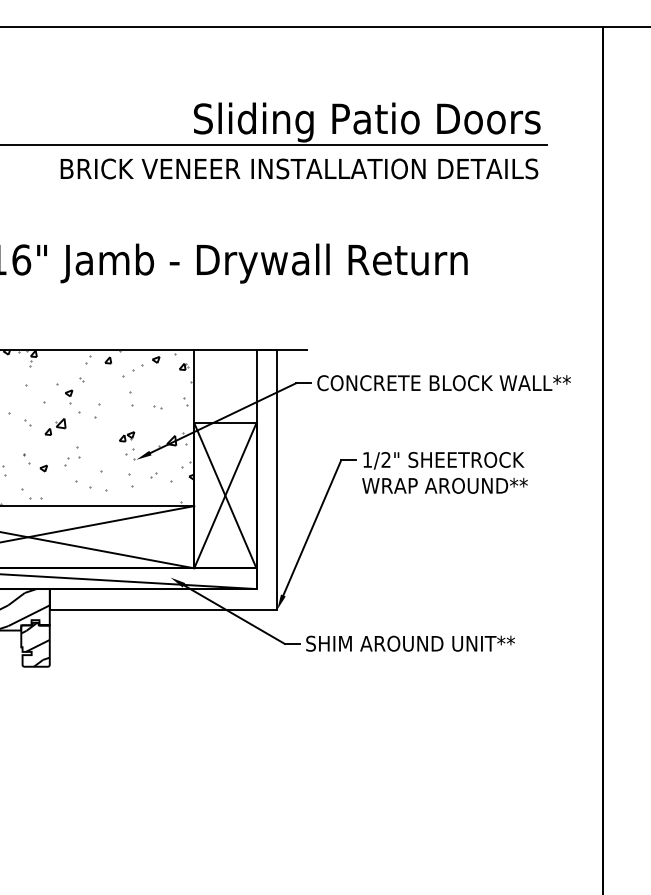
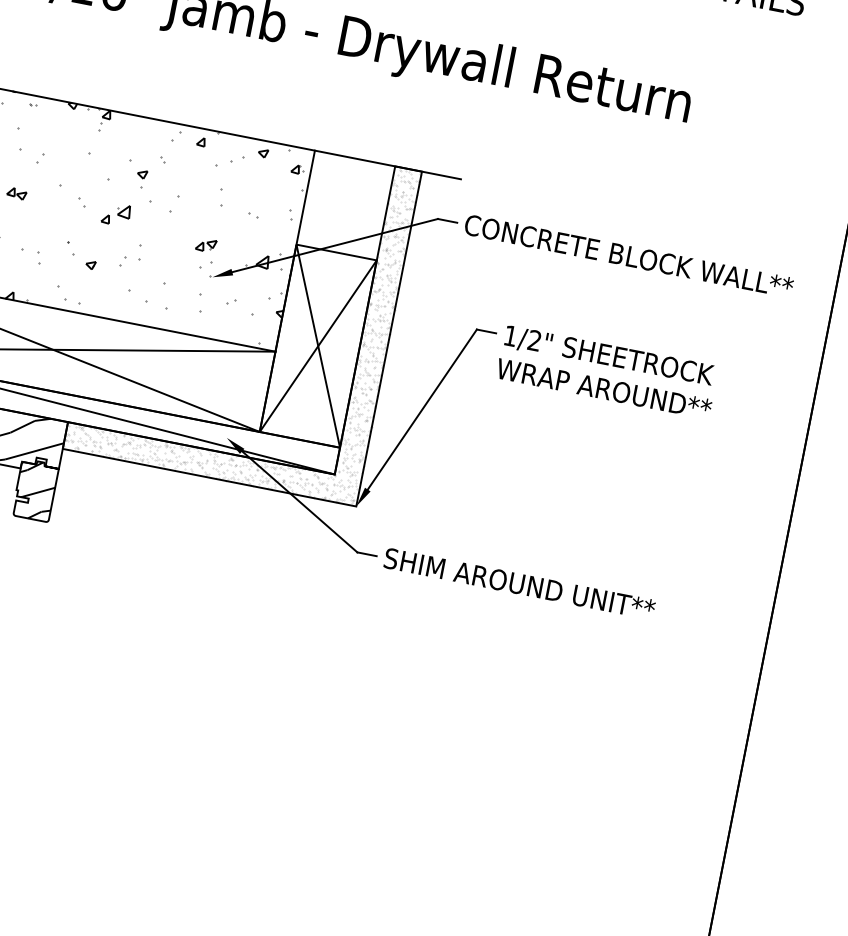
hatch: (163, 480) -> (242, 310), added

